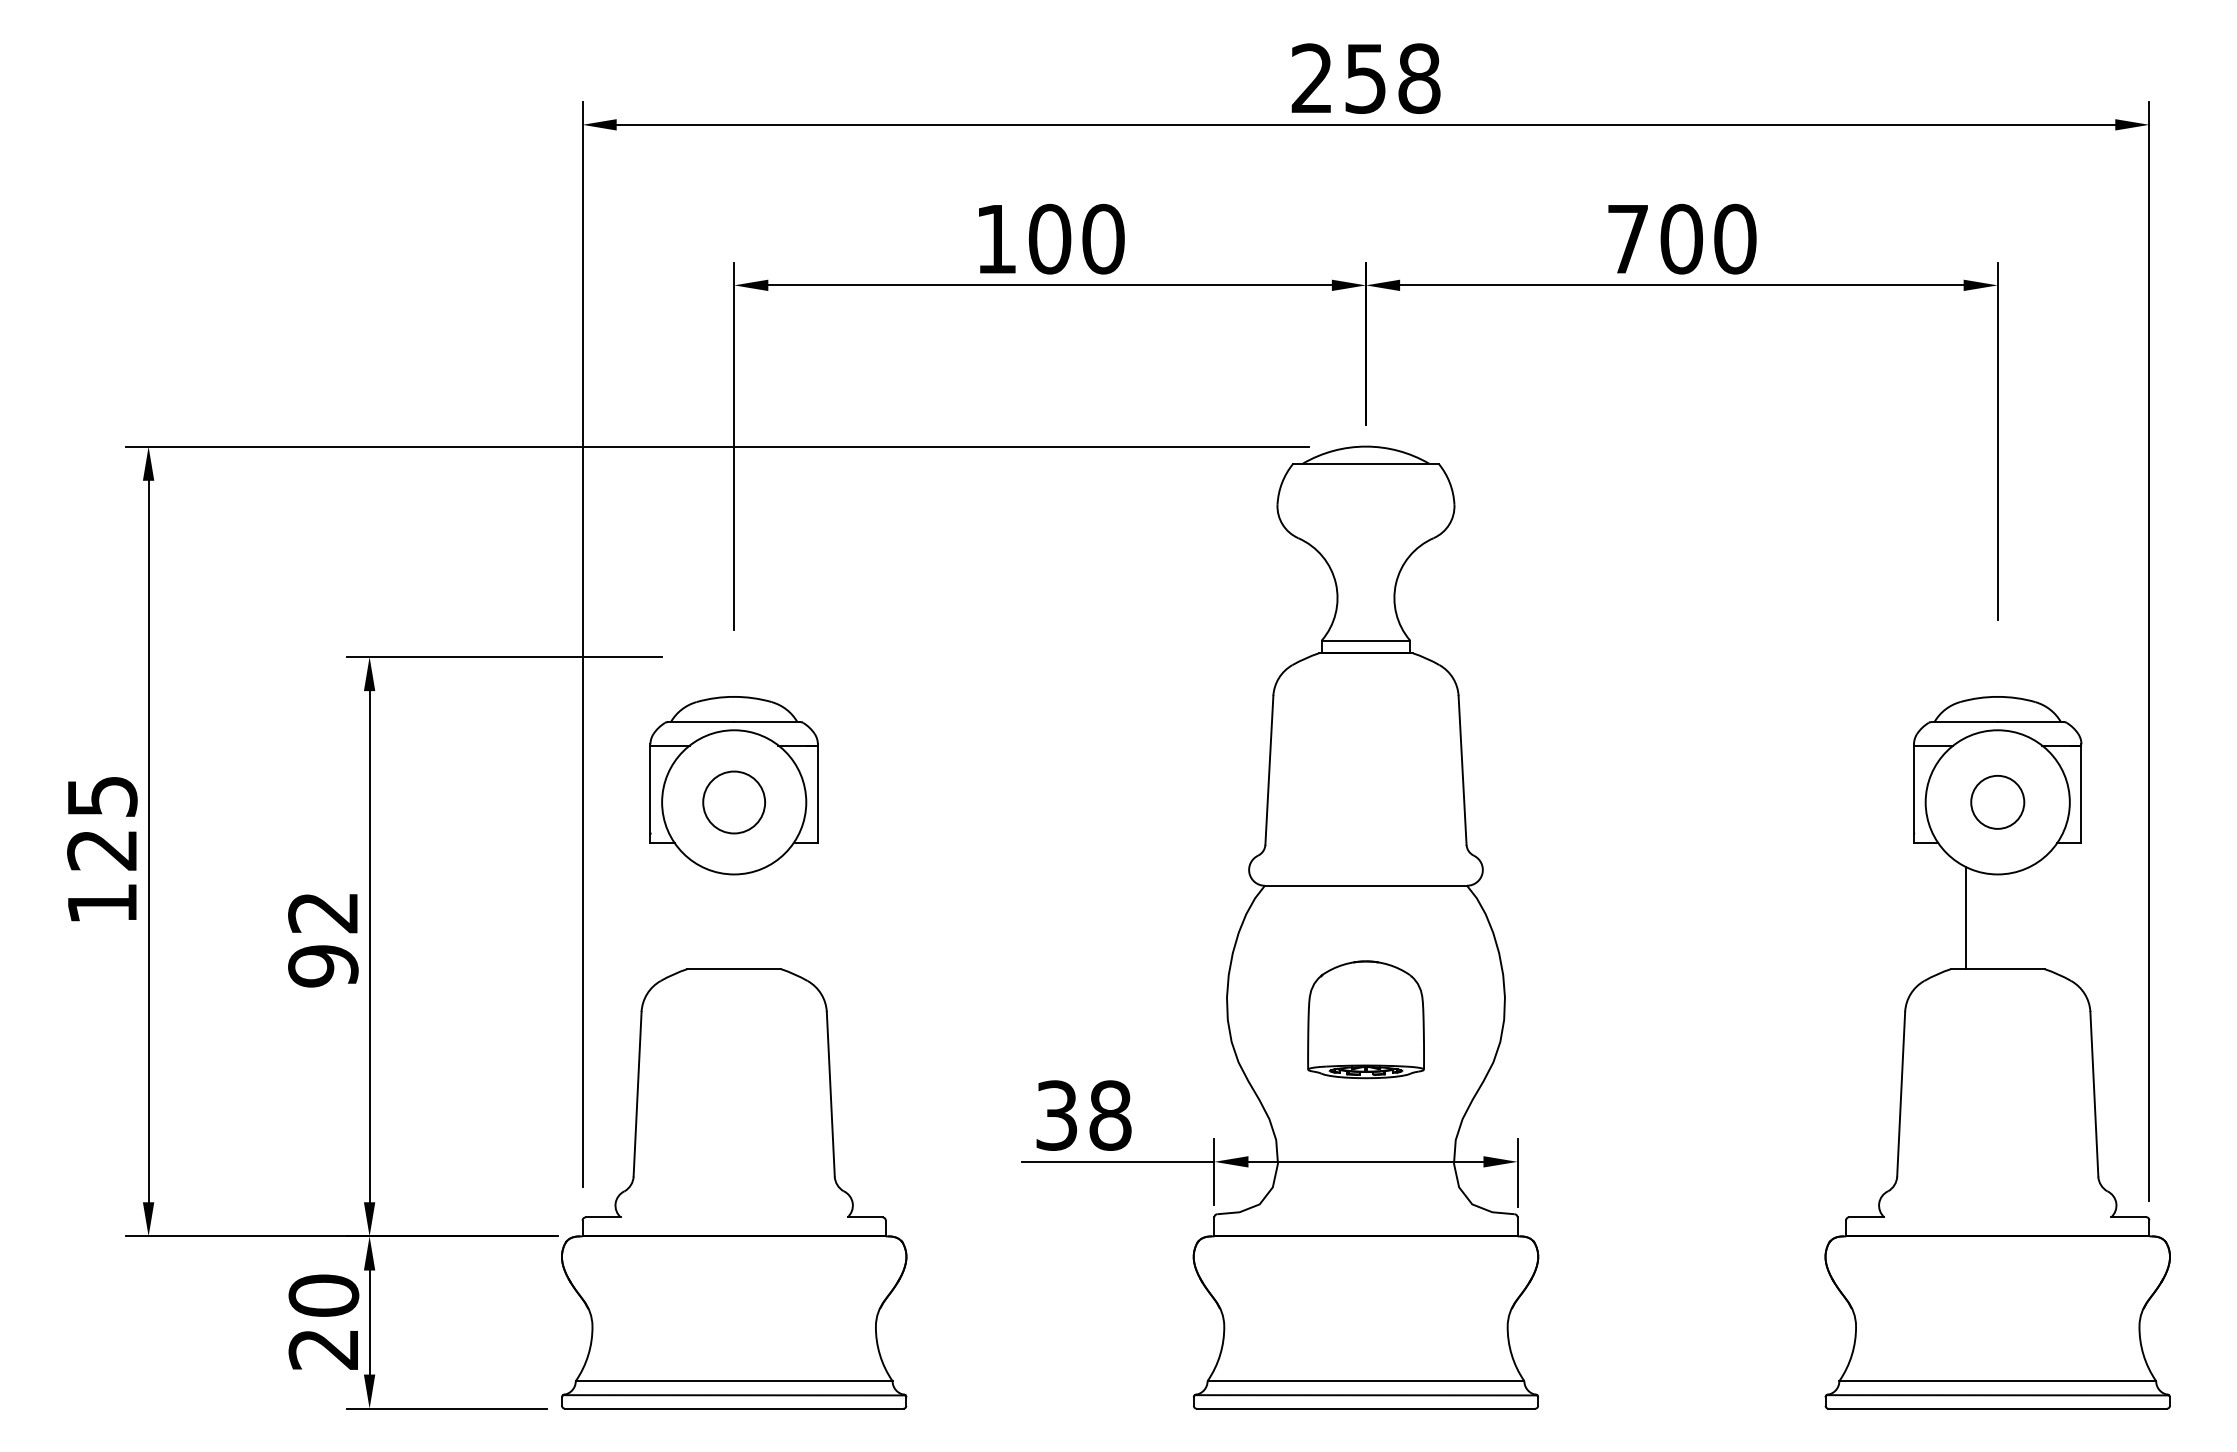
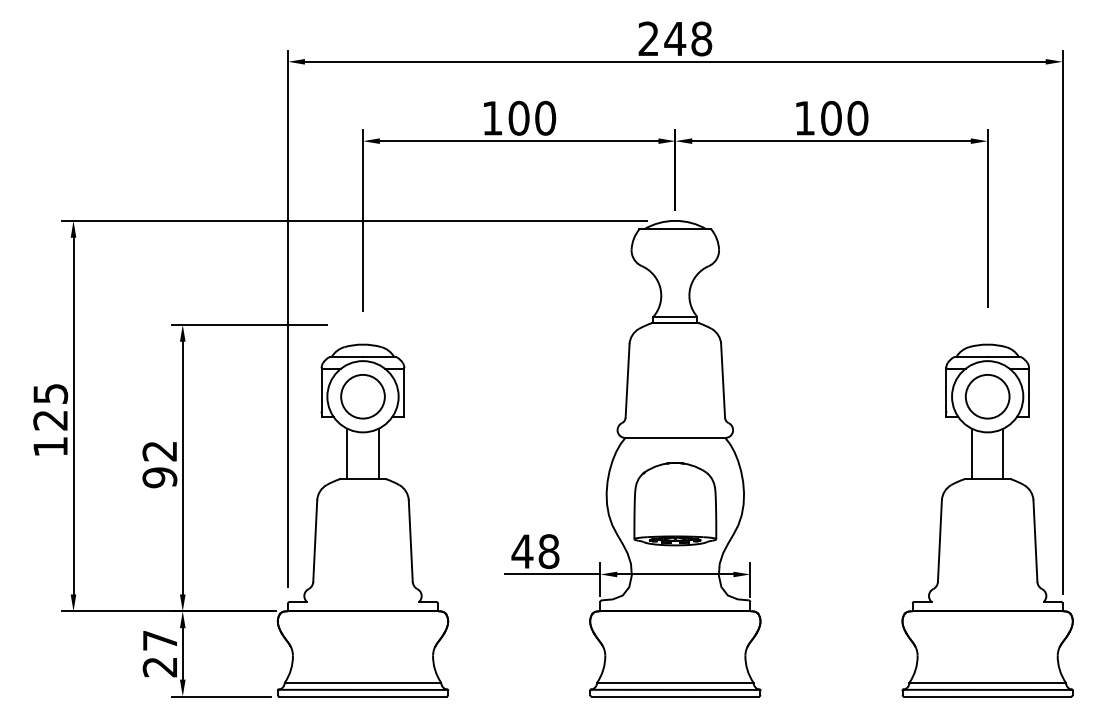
text: (1366, 79) -> (675, 39), 258 -> 248
text: (1627, 239) -> (804, 118), 700 -> 100
circle: (733, 801) -> (362, 396), size x1.43
circle: (1997, 801) -> (987, 396), size x1.67
line: (702, 917) -> (347, 453), added
line: (765, 917) -> (378, 453), added
line: (2029, 917) -> (1003, 453), added
part: (1366, 1020) -> (675, 504), size x1.43
text: (1056, 1115) -> (522, 551), 38 -> 48
text: (322, 1295) -> (159, 640), 20 -> 27

